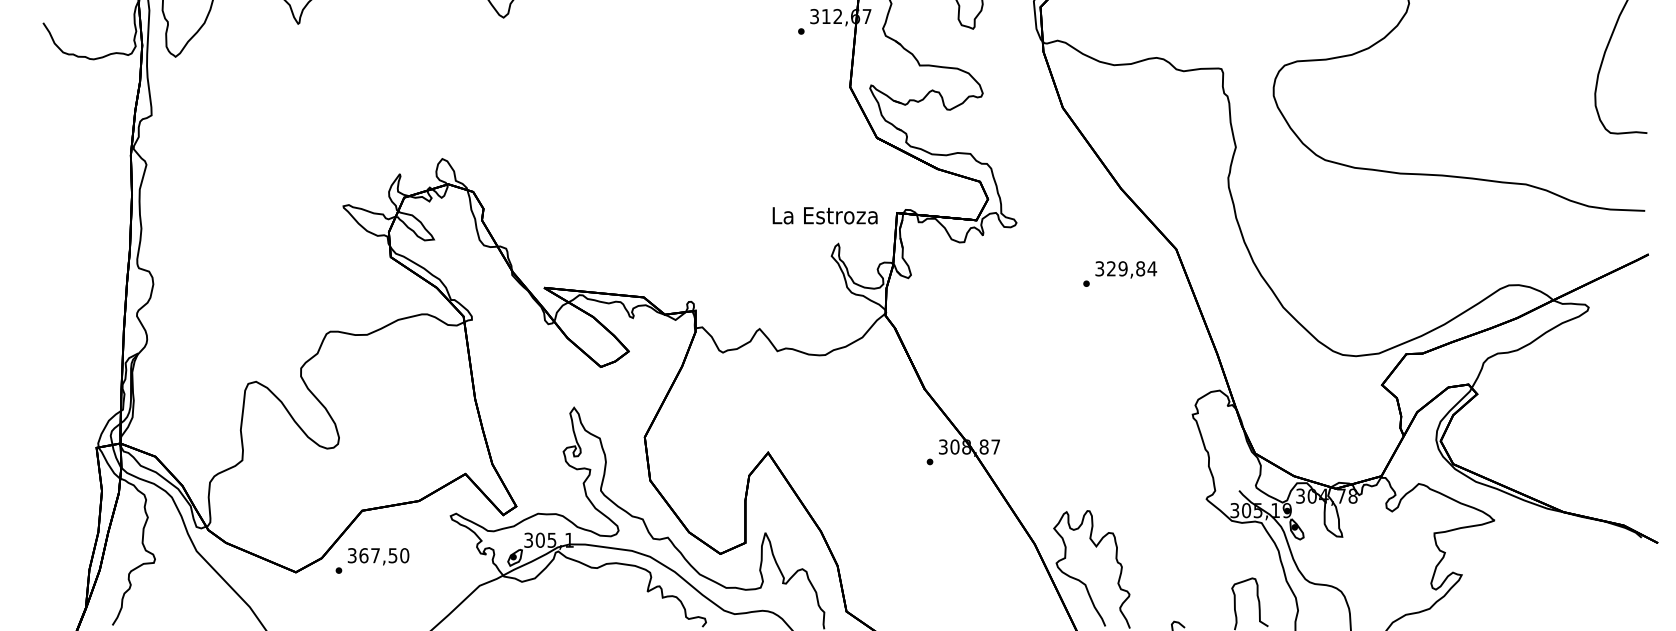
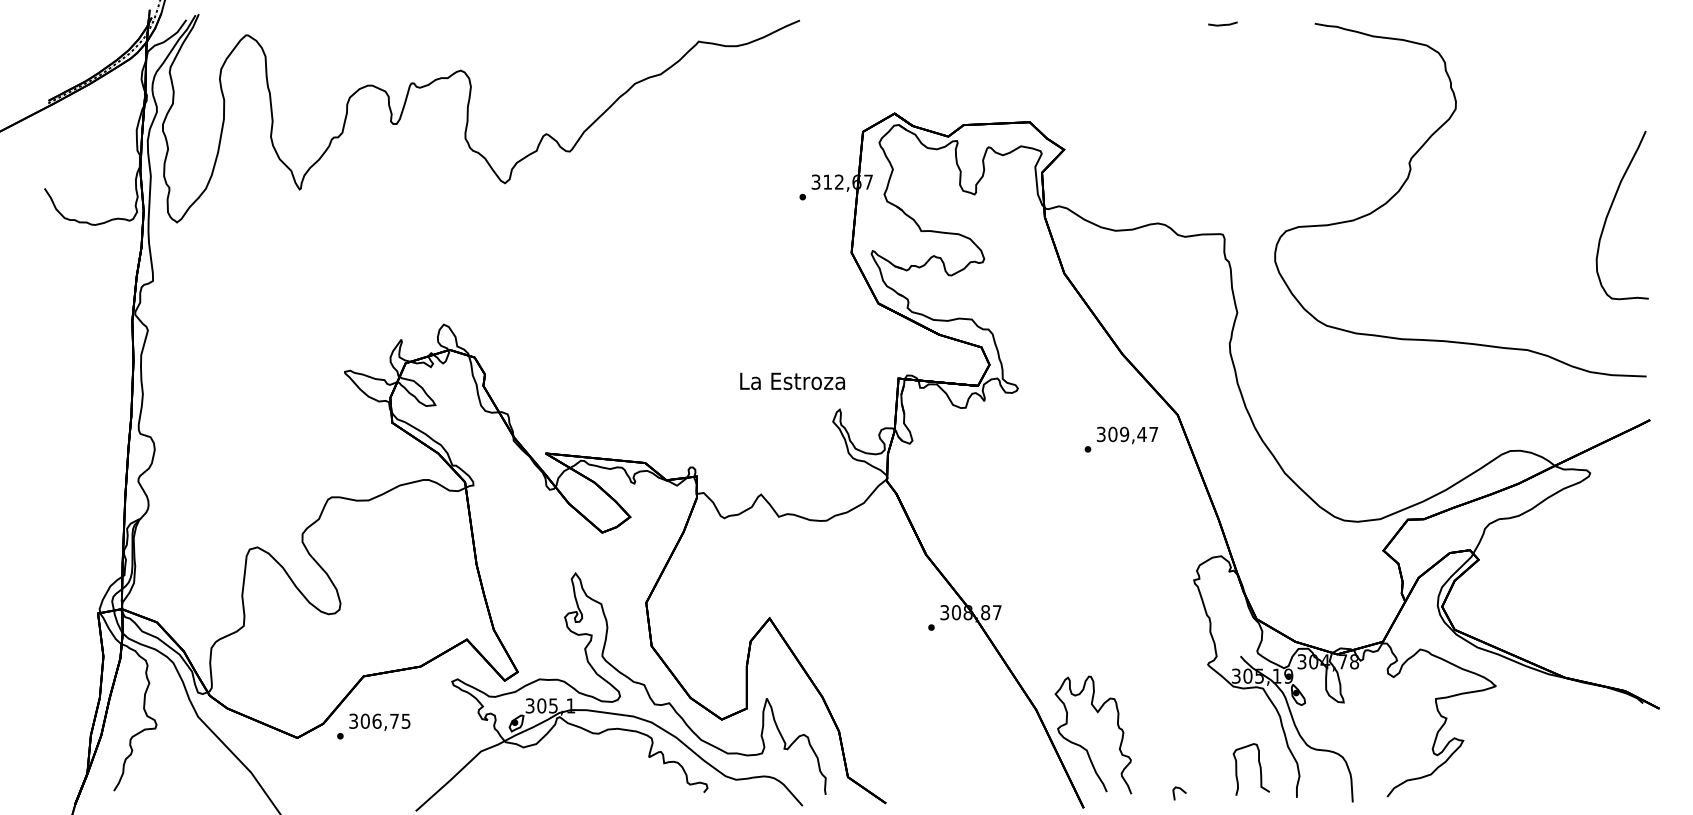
text: (825, 214) -> (792, 380), moved
text: (1132, 268) -> (1133, 434), 329,84 -> 309,47
text: (384, 554) -> (385, 720), 367,50 -> 306,75

